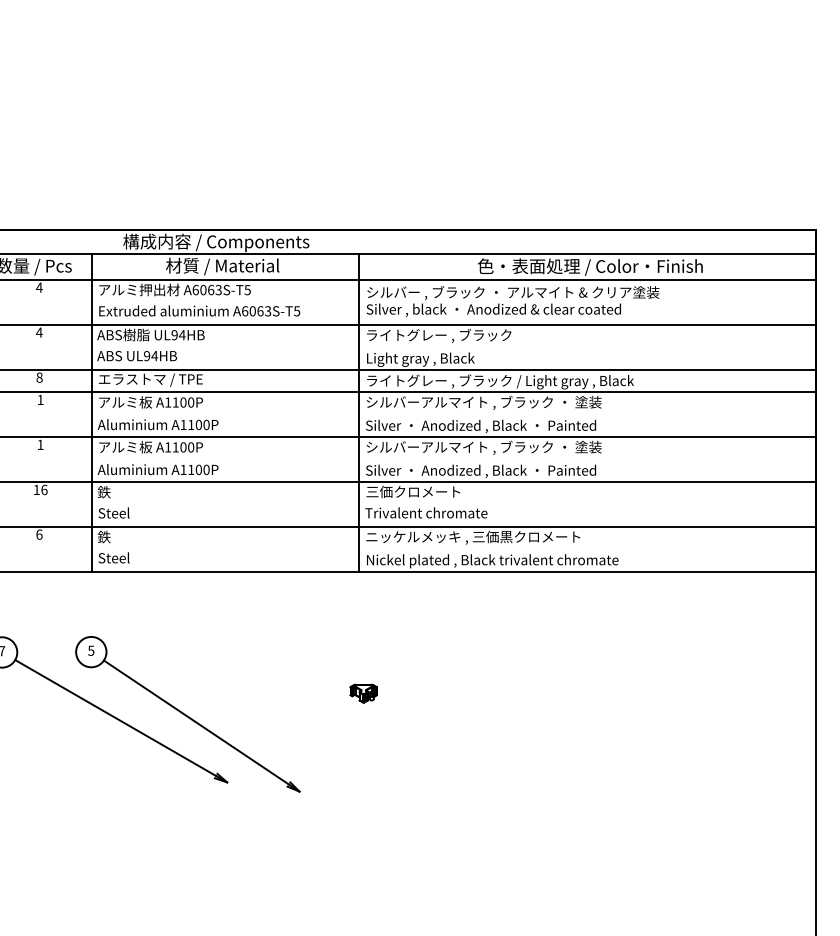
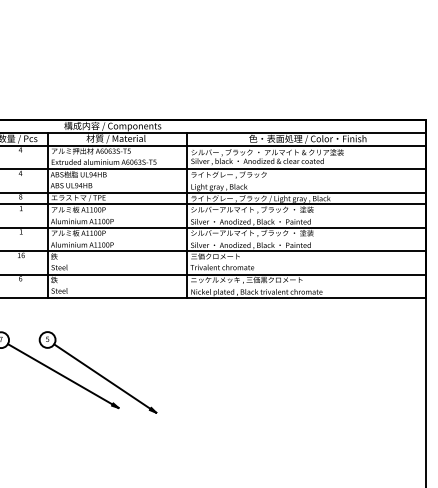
part: (363, 693) -> (189, 361), removed

